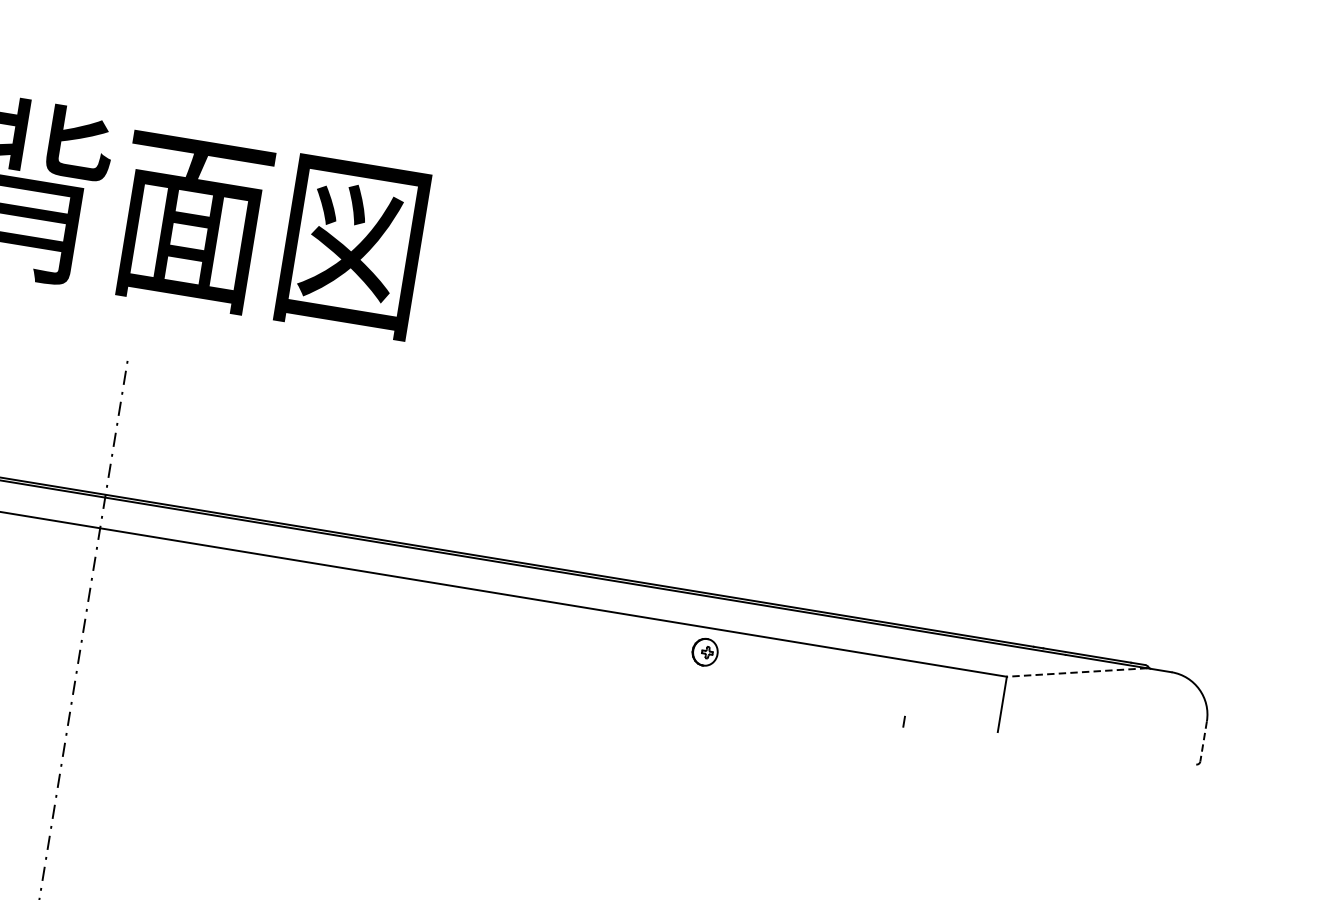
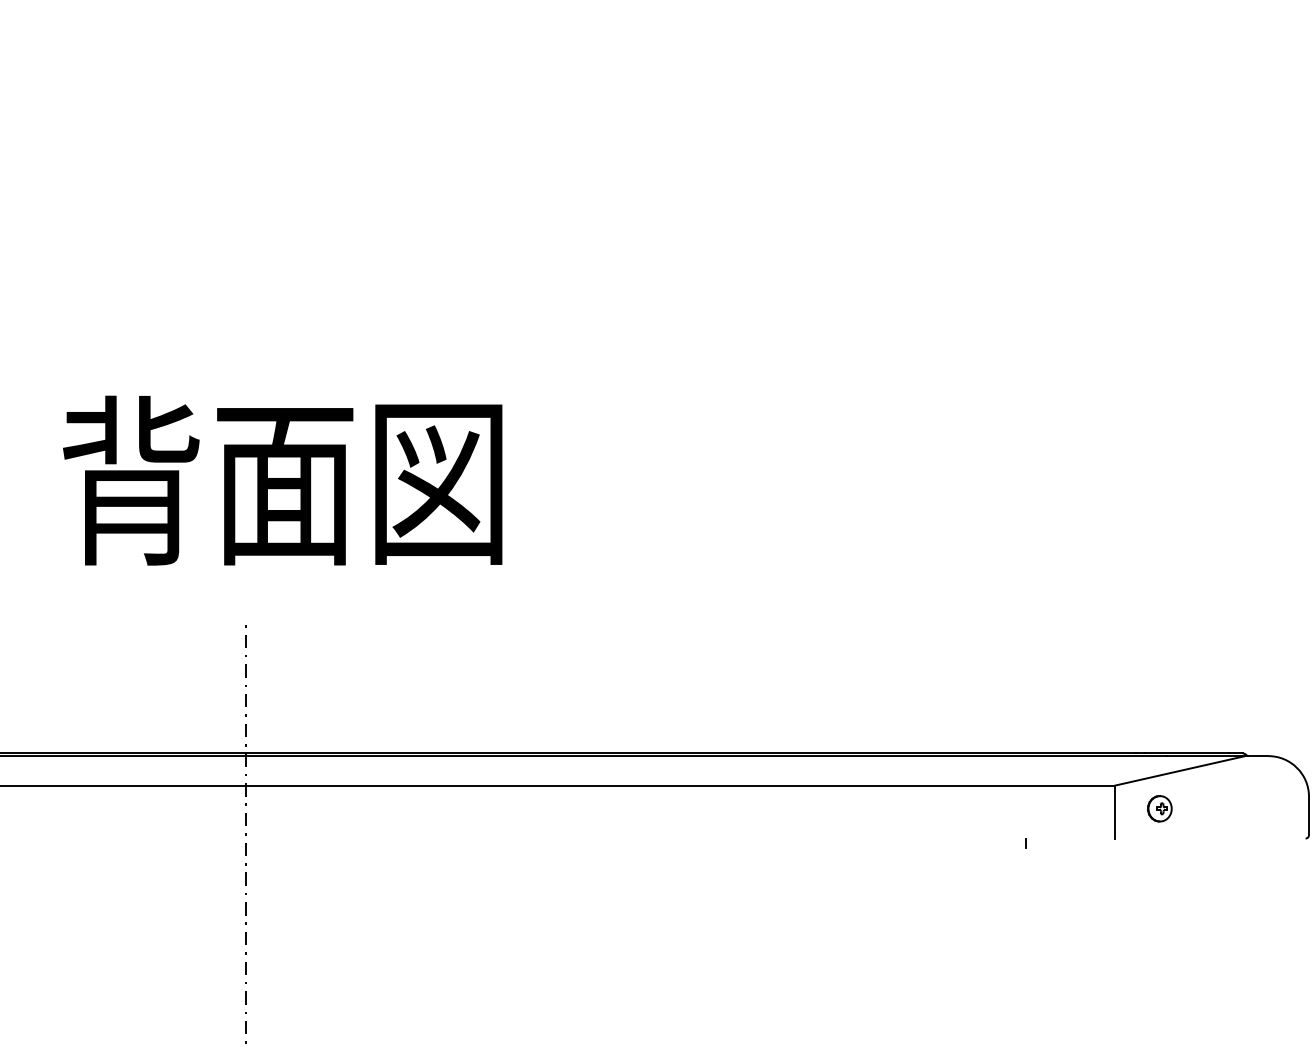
part: (704, 651) -> (1159, 808), moved
line: (1077, 672) -> (1180, 770), dashed -> solid
line: (1203, 742) -> (1308, 816), dashed -> solid

